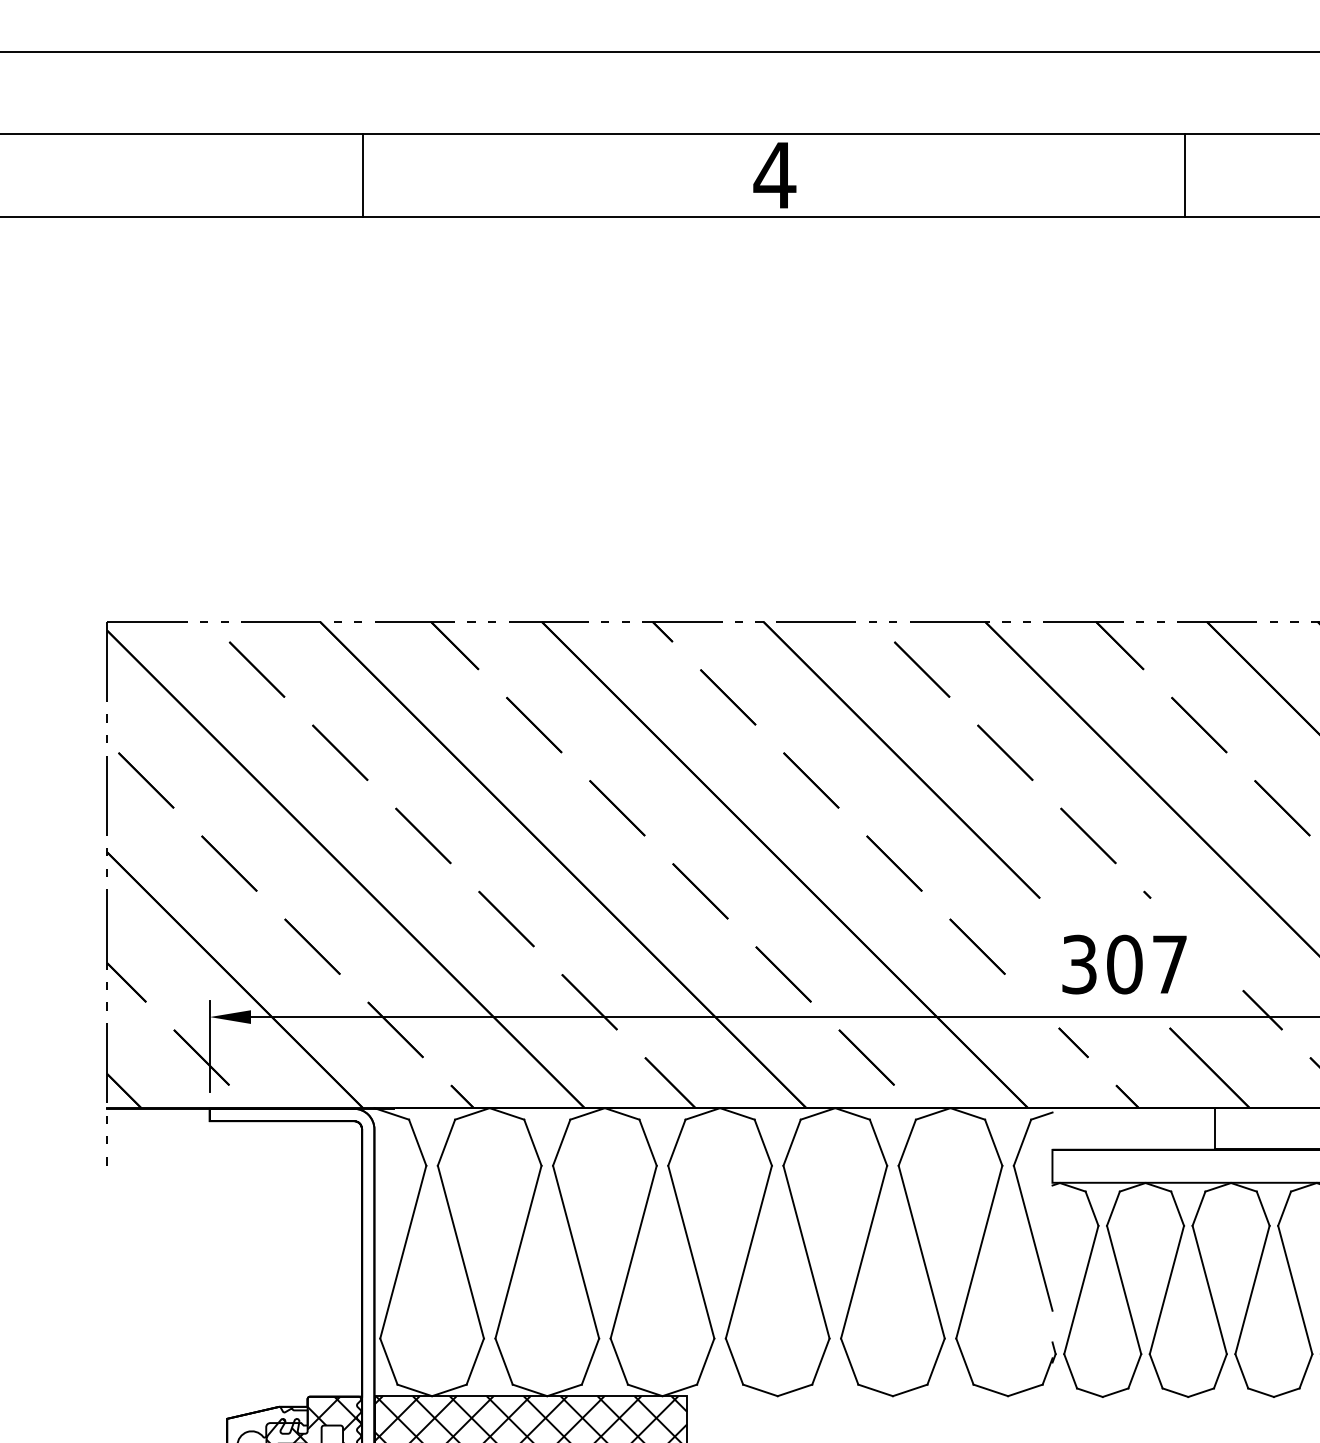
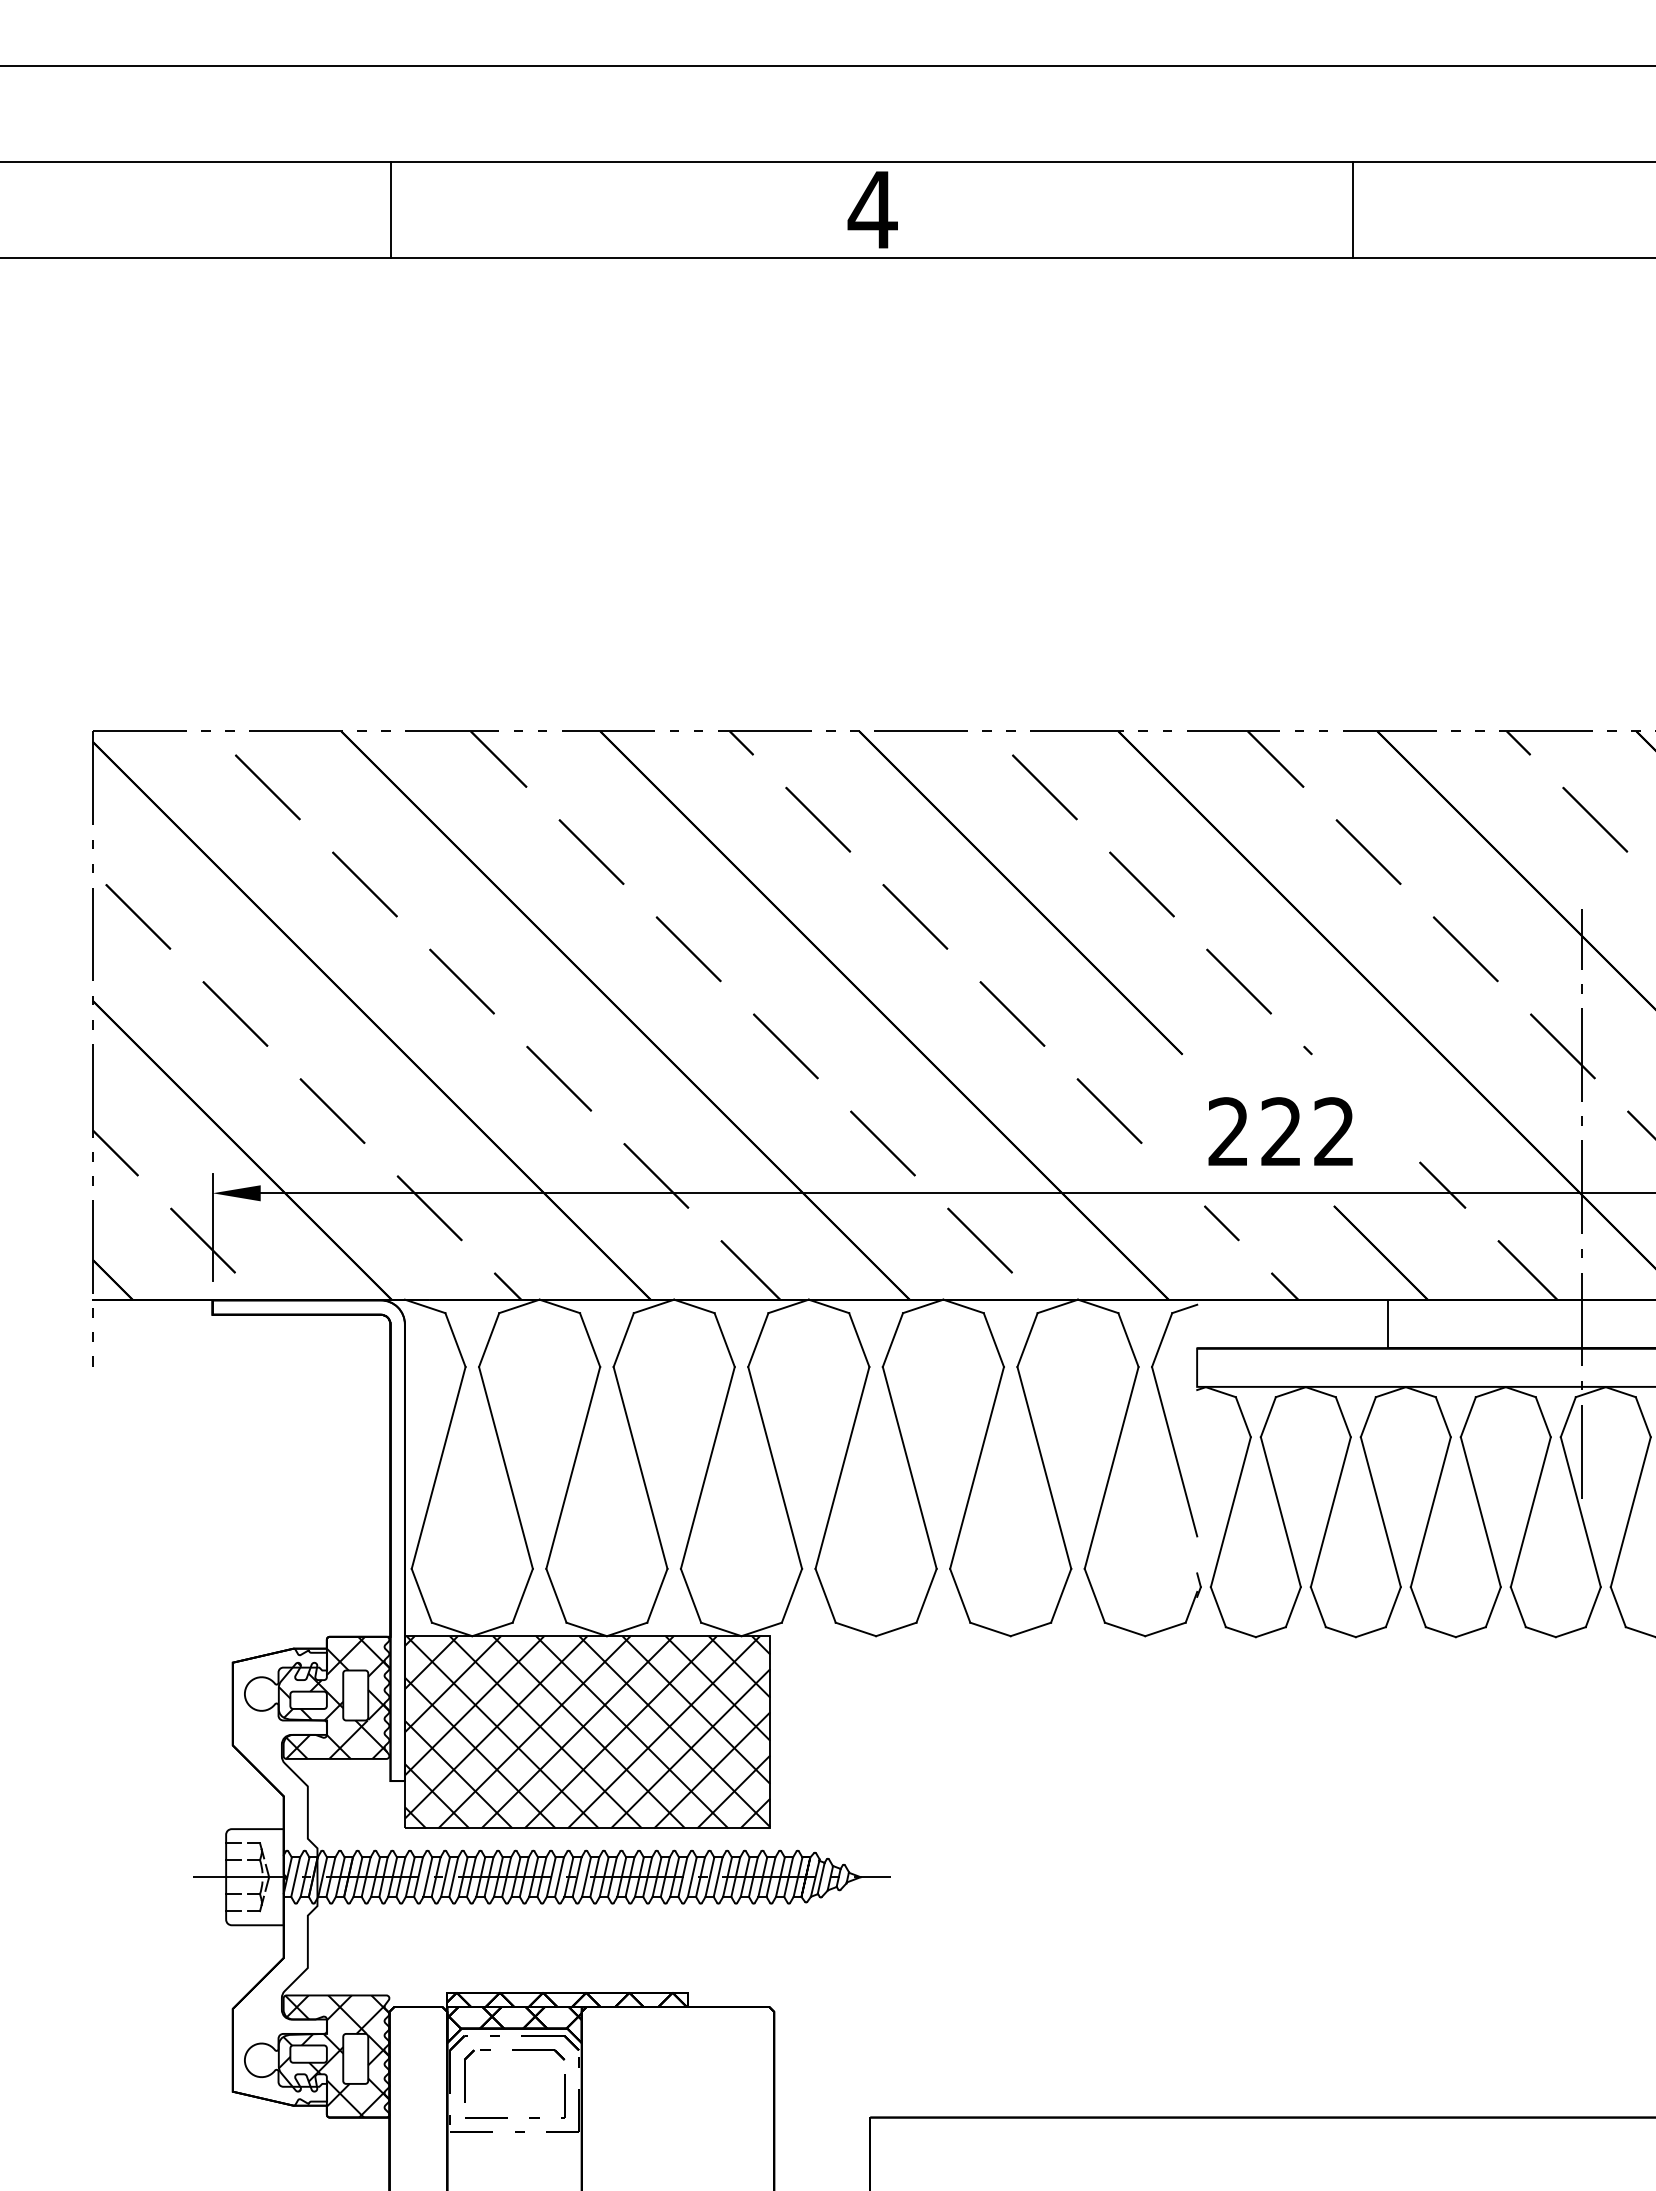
text: (1123, 964) -> (1280, 1131), 307 -> 222

